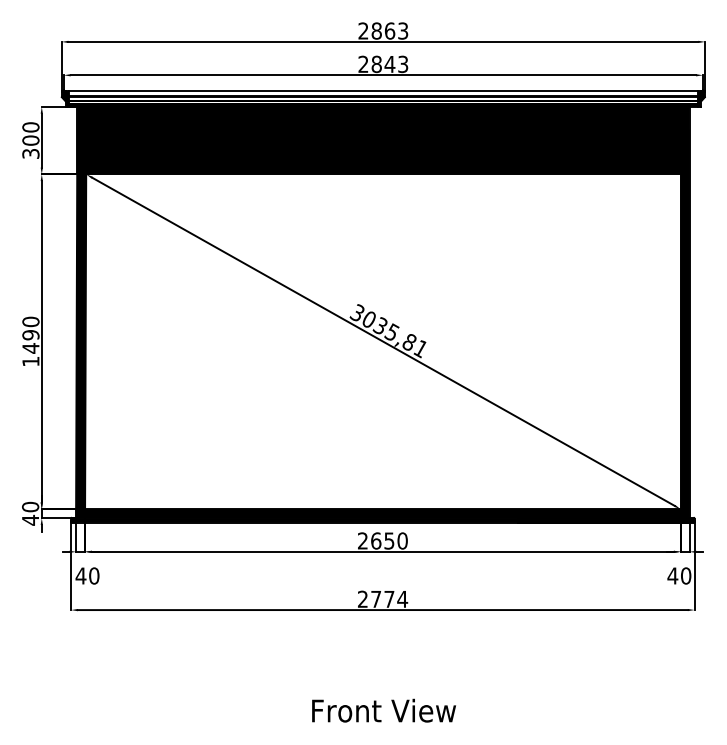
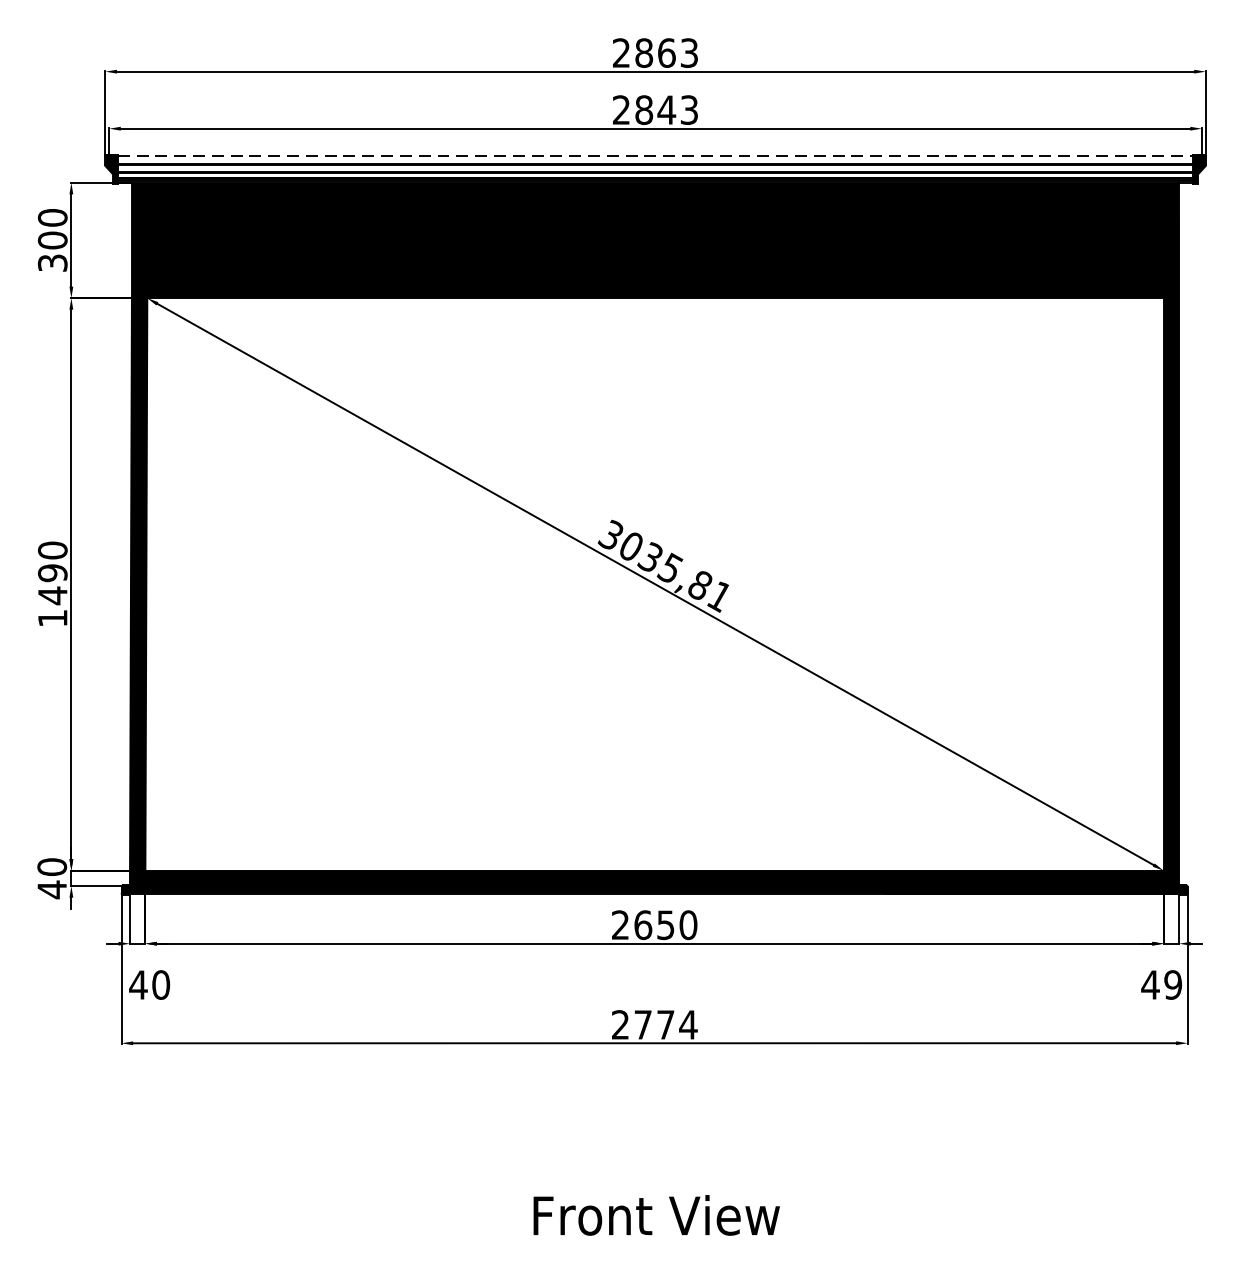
line: (383, 91) -> (655, 156), solid -> dashed
text: (685, 575) -> (1172, 984), 40 -> 49

